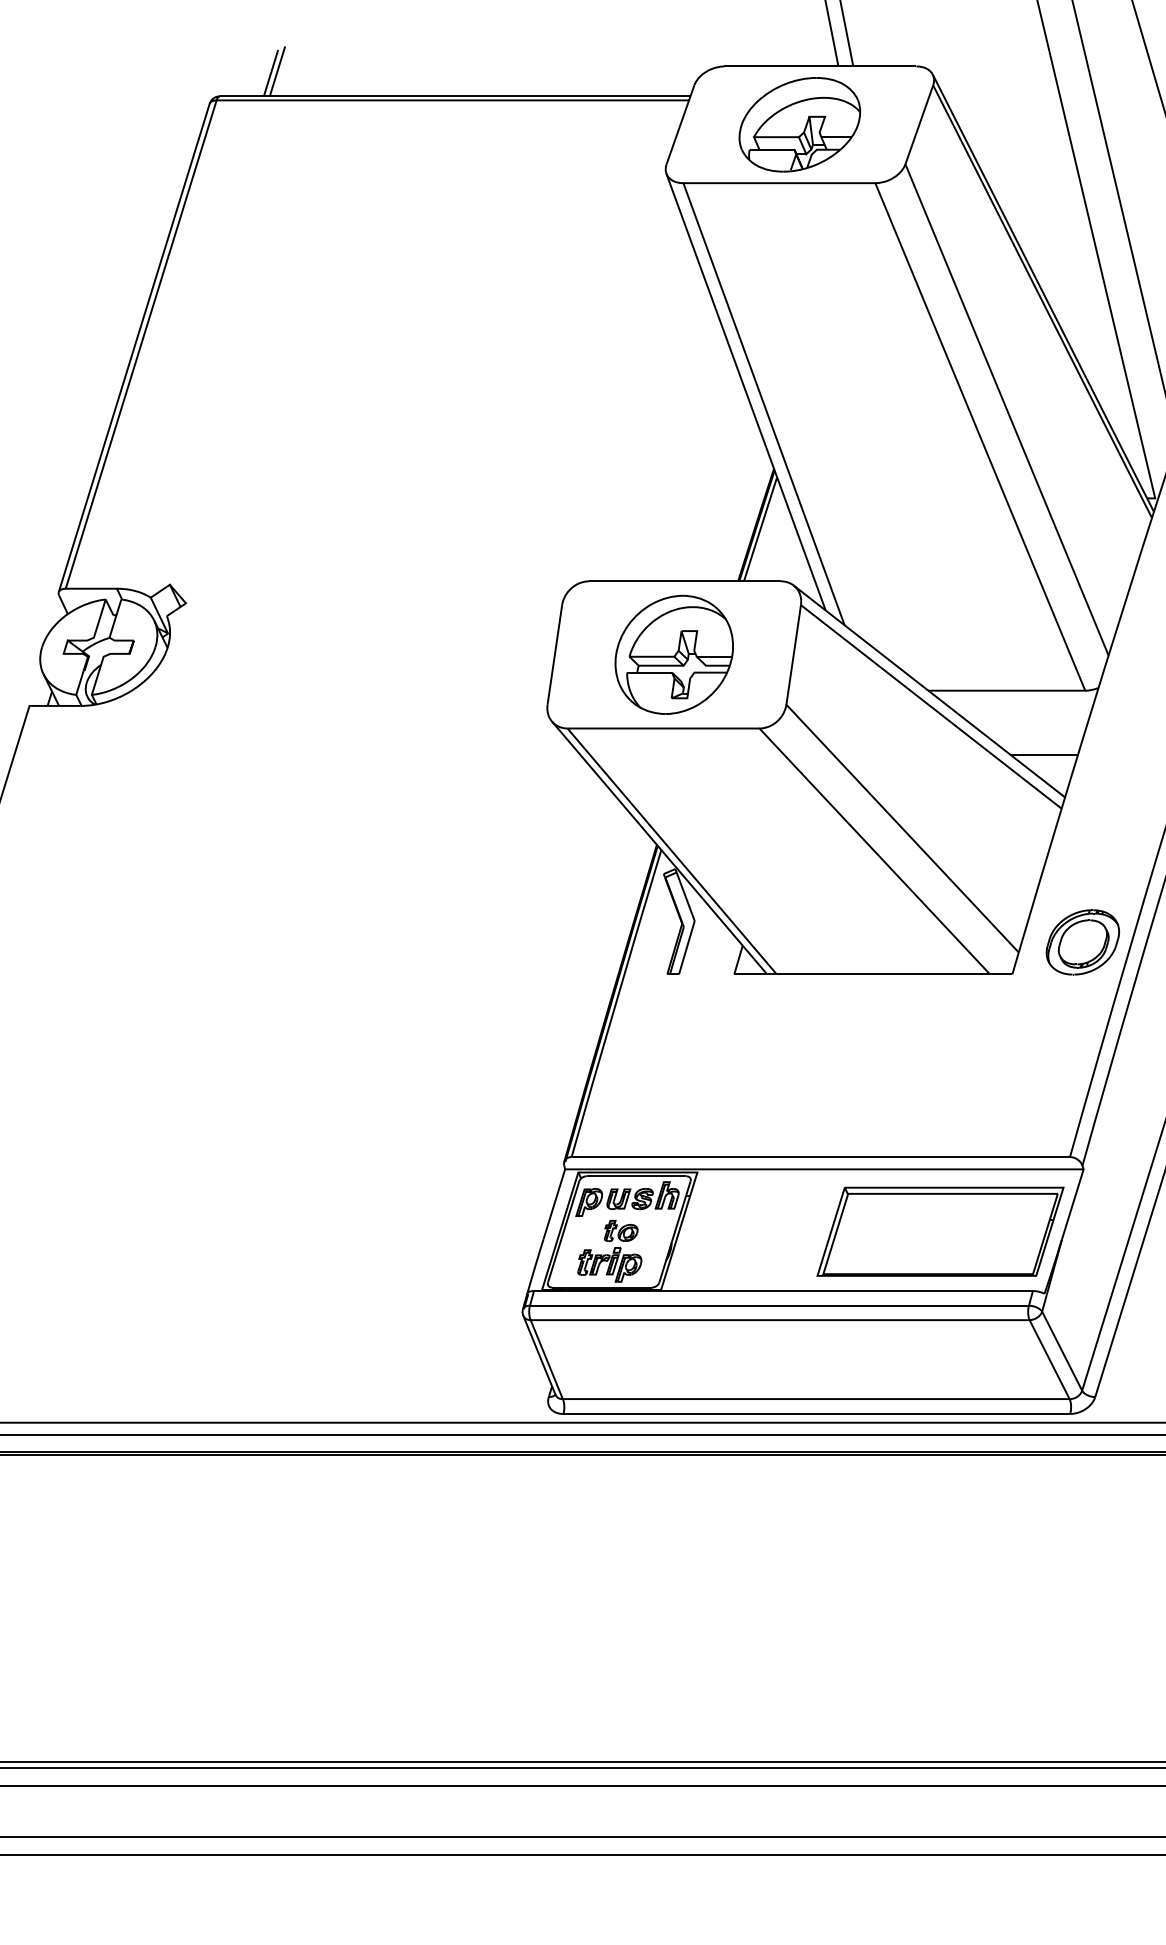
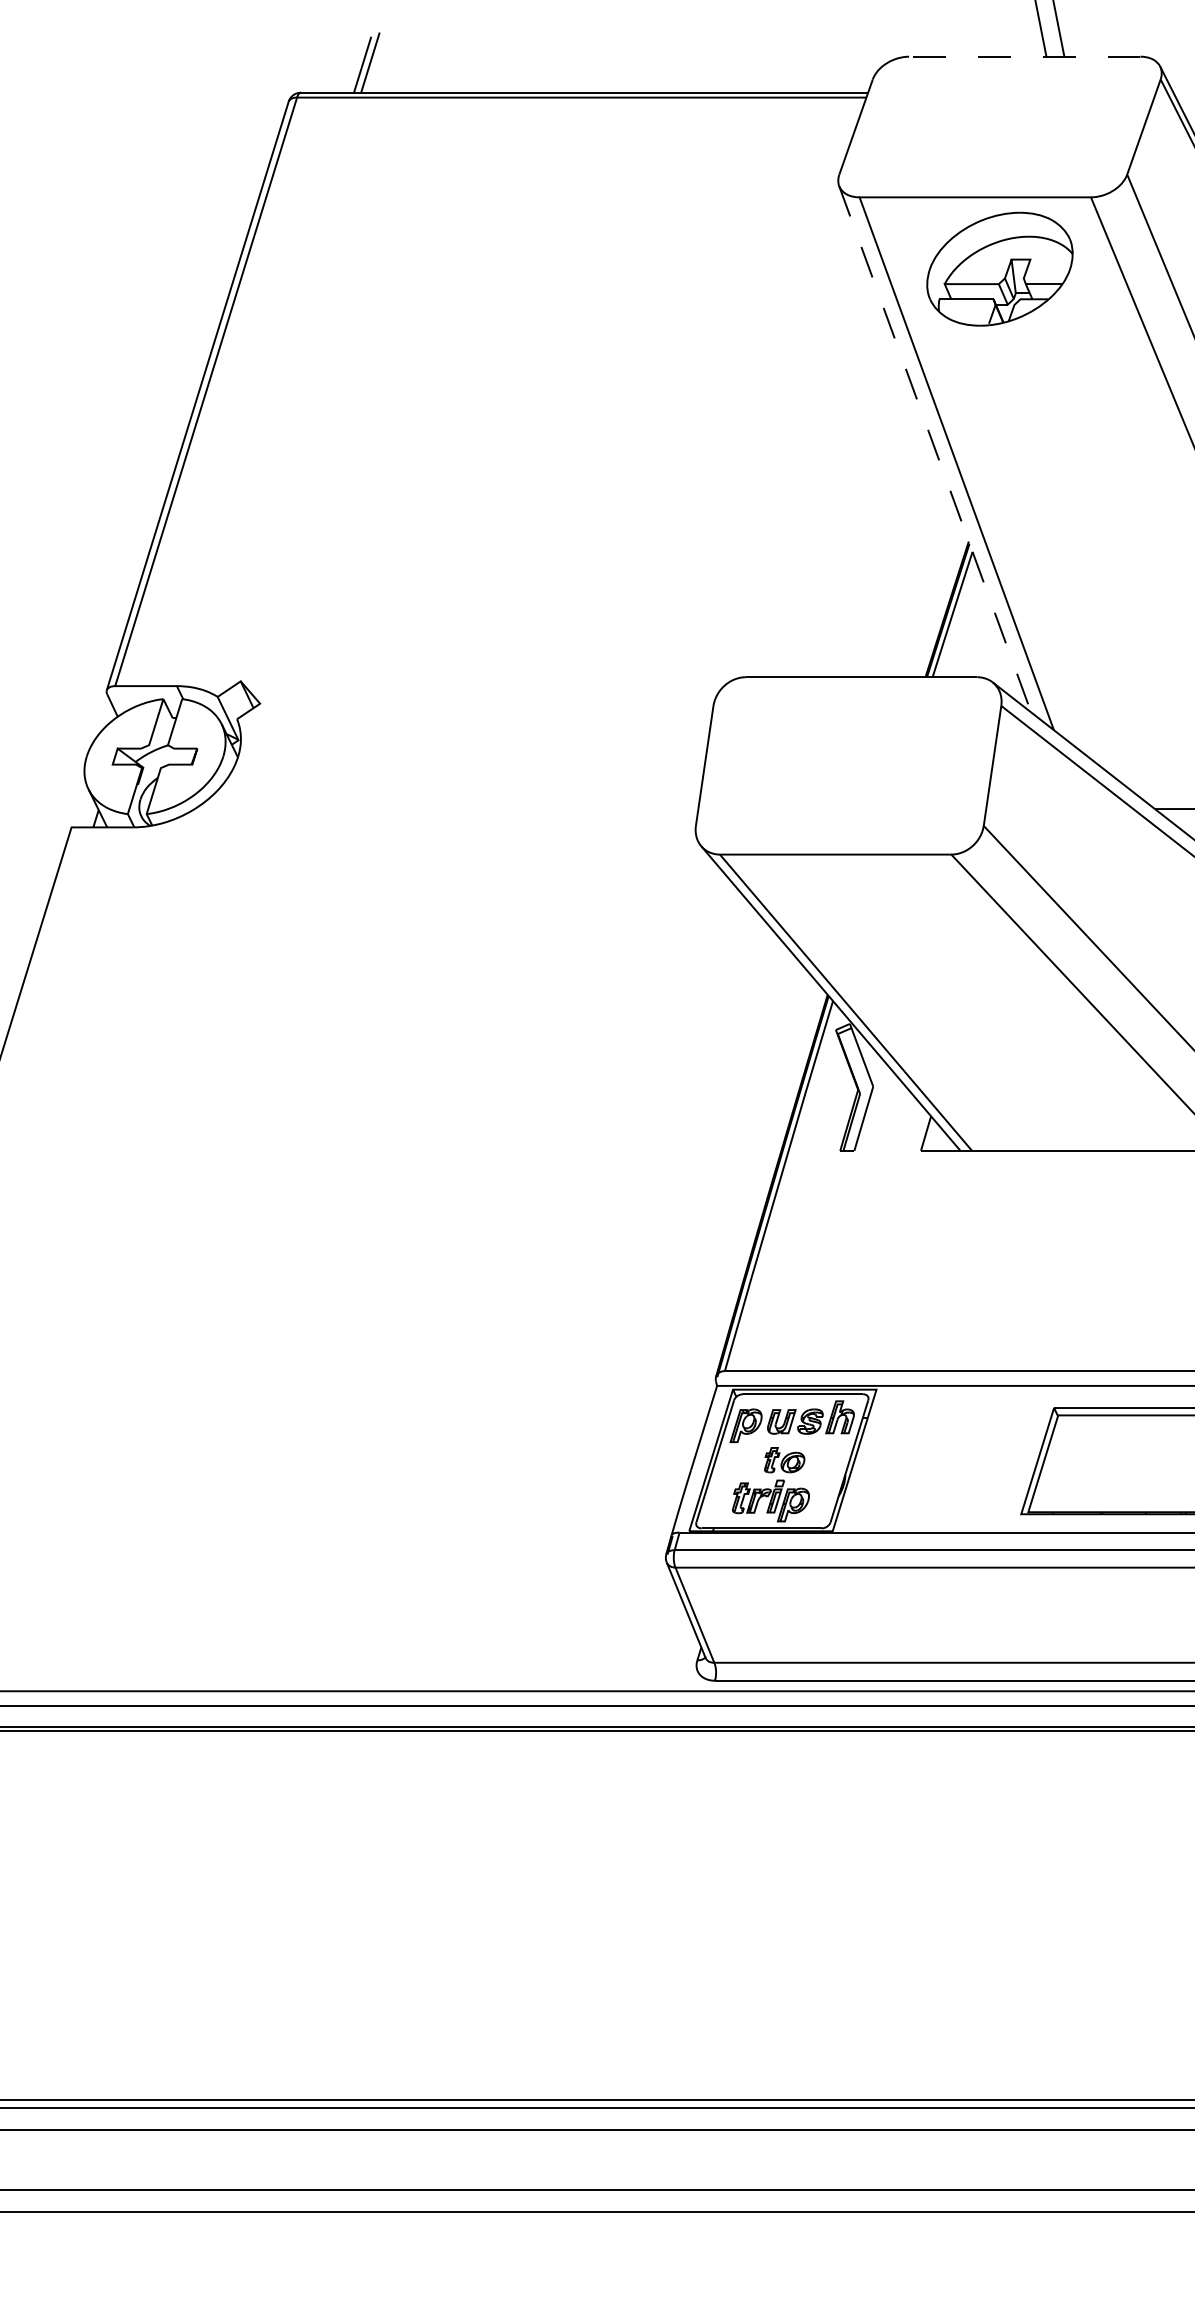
line: (820, 66) -> (1024, 56), solid -> dashed
part: (799, 124) -> (999, 268), moved
line: (746, 392) -> (935, 449), solid -> dashed
part: (673, 654) -> (847, 765), removed

